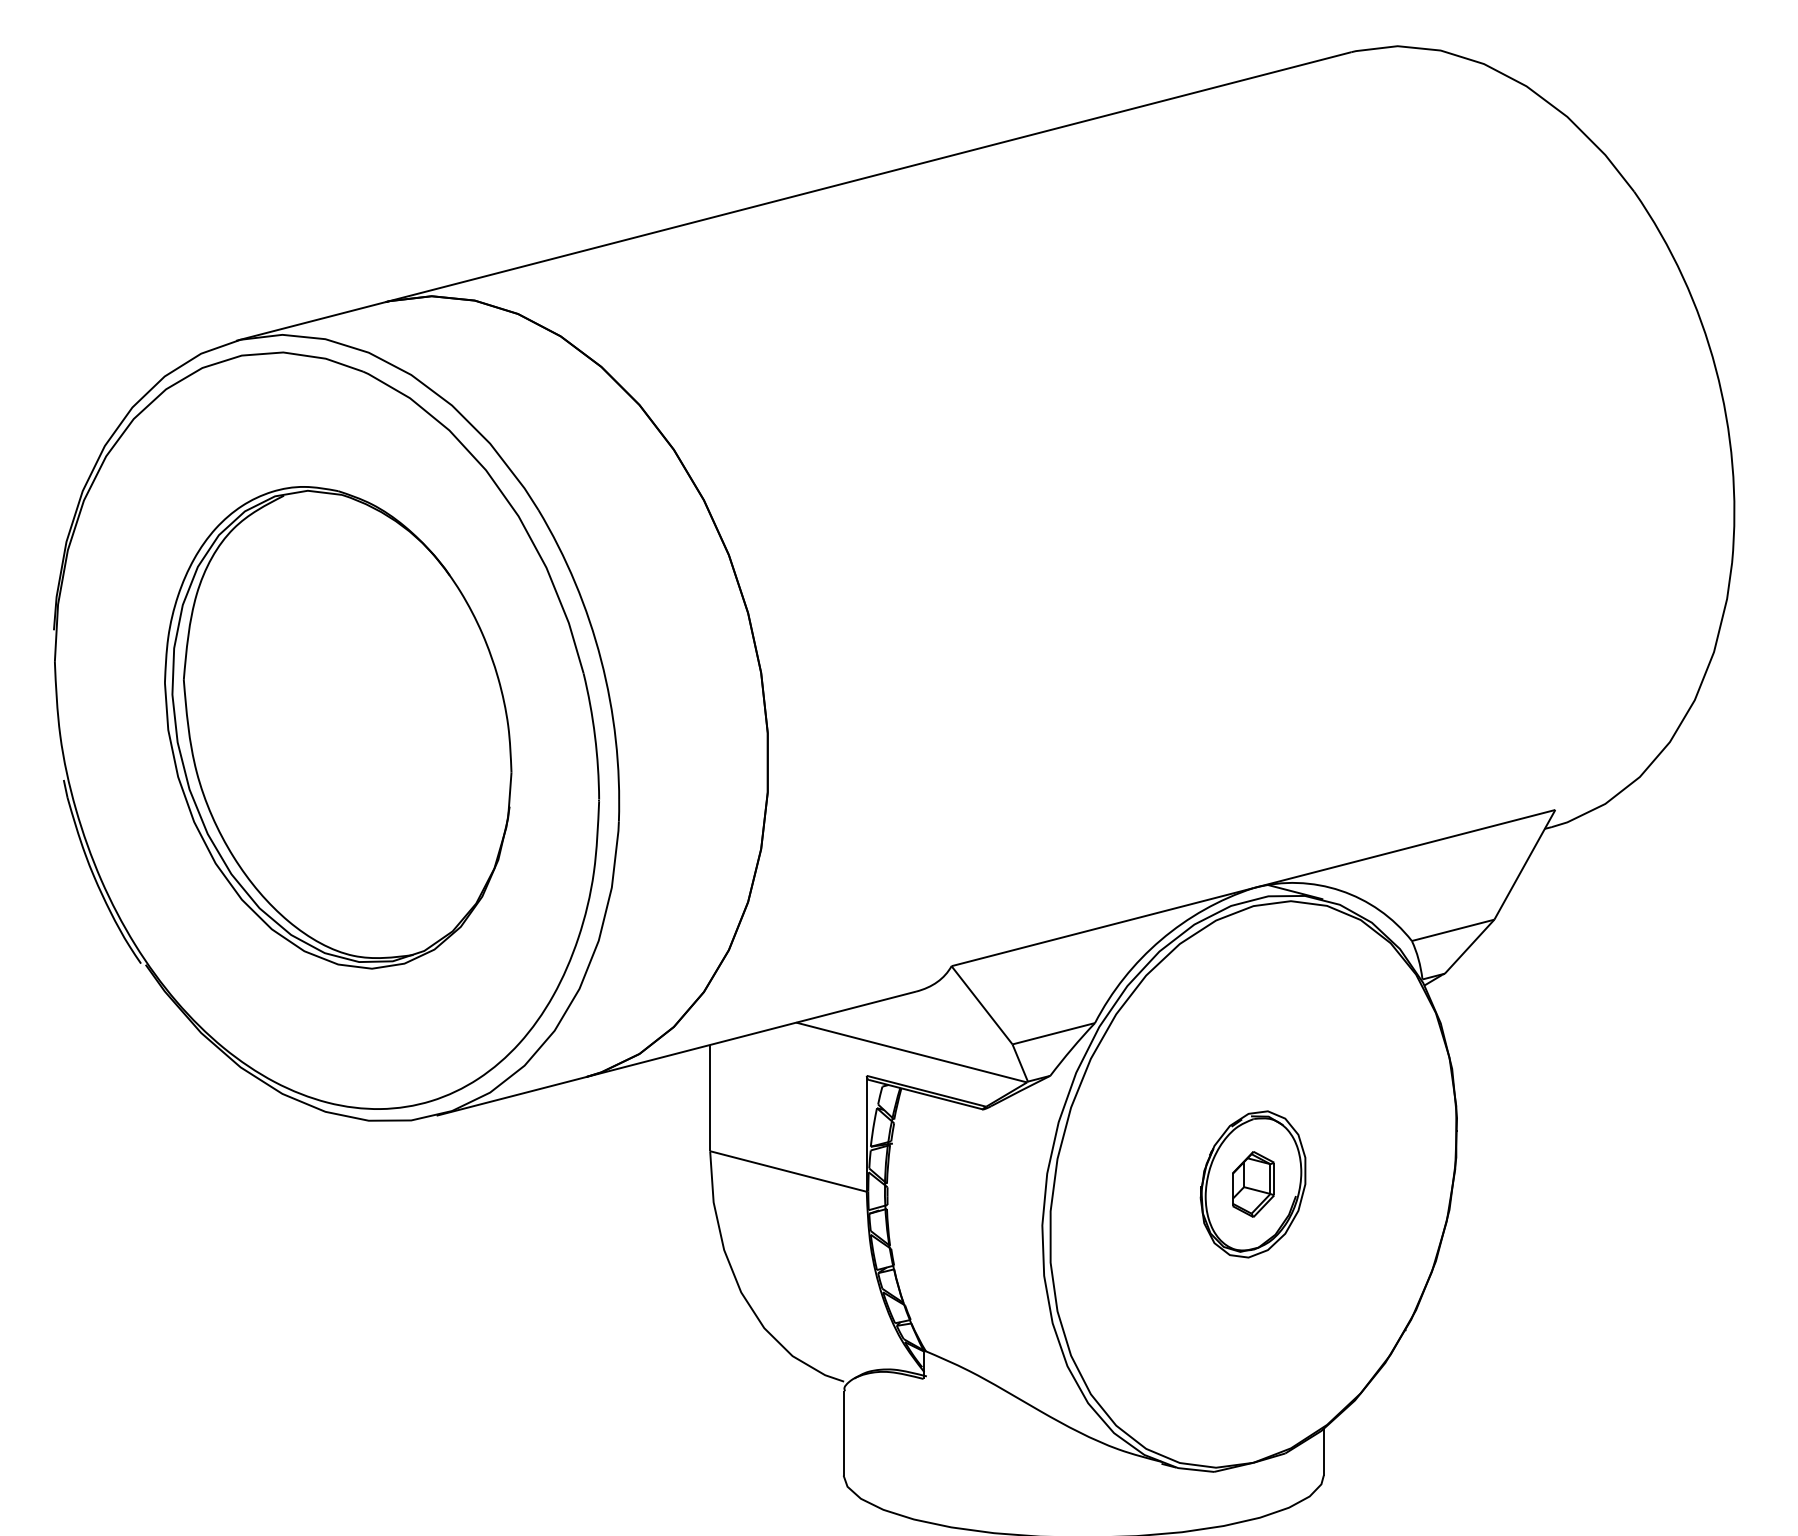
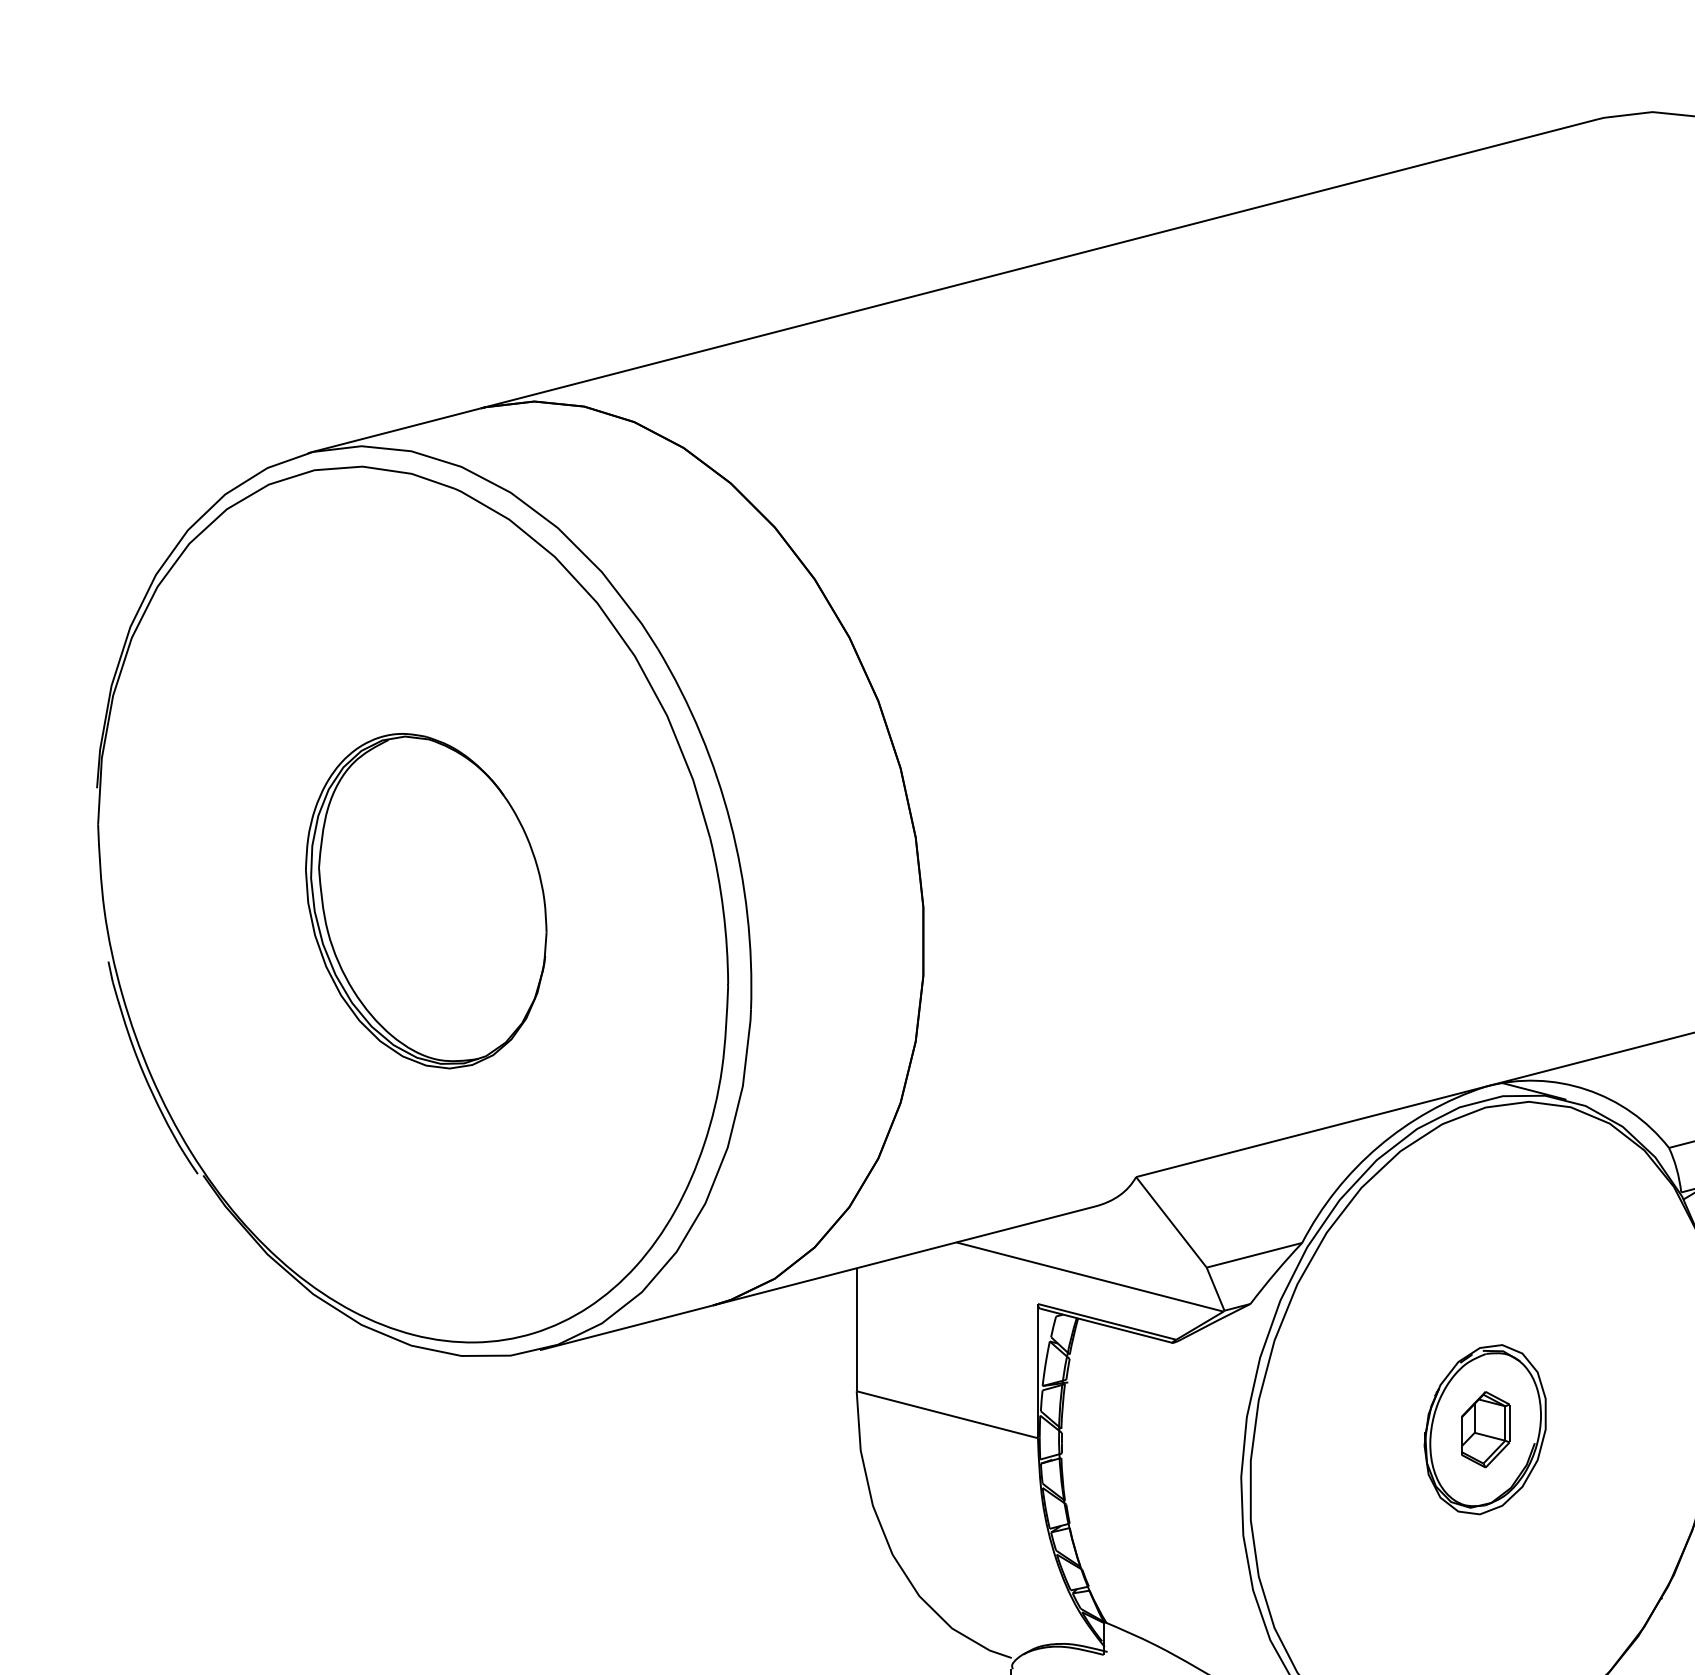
part: (338, 727) -> (426, 900), size x0.6

